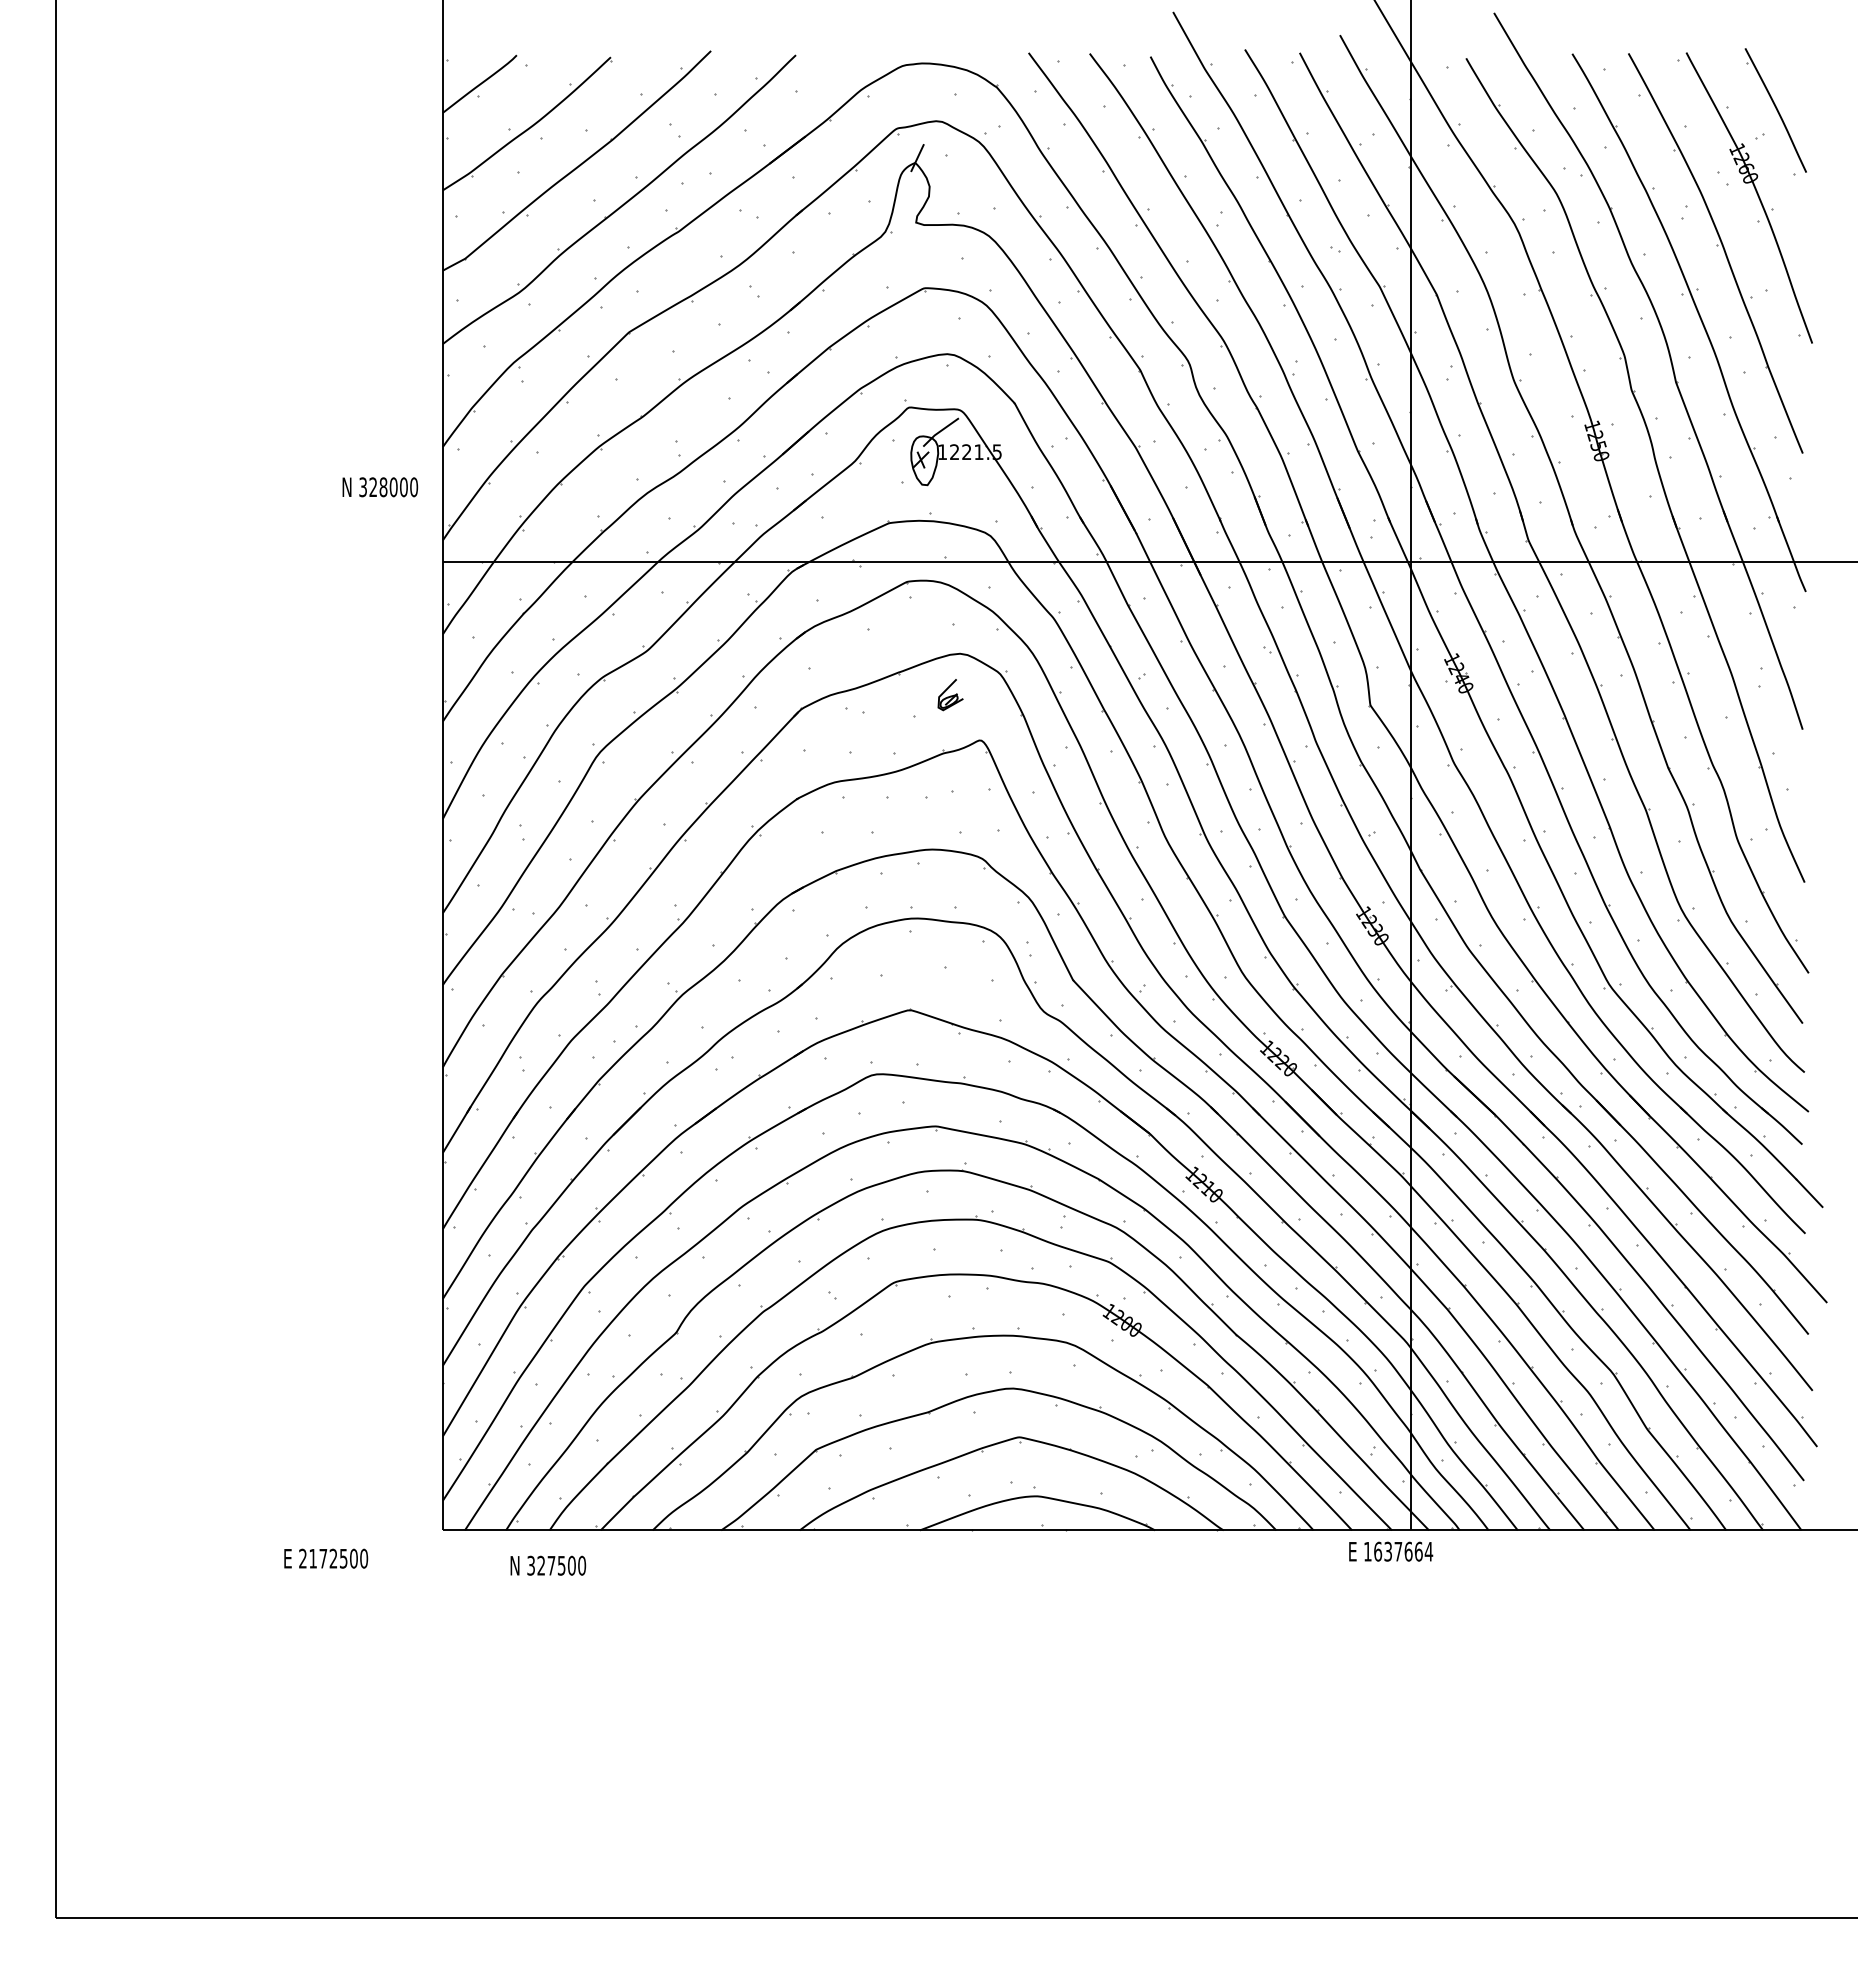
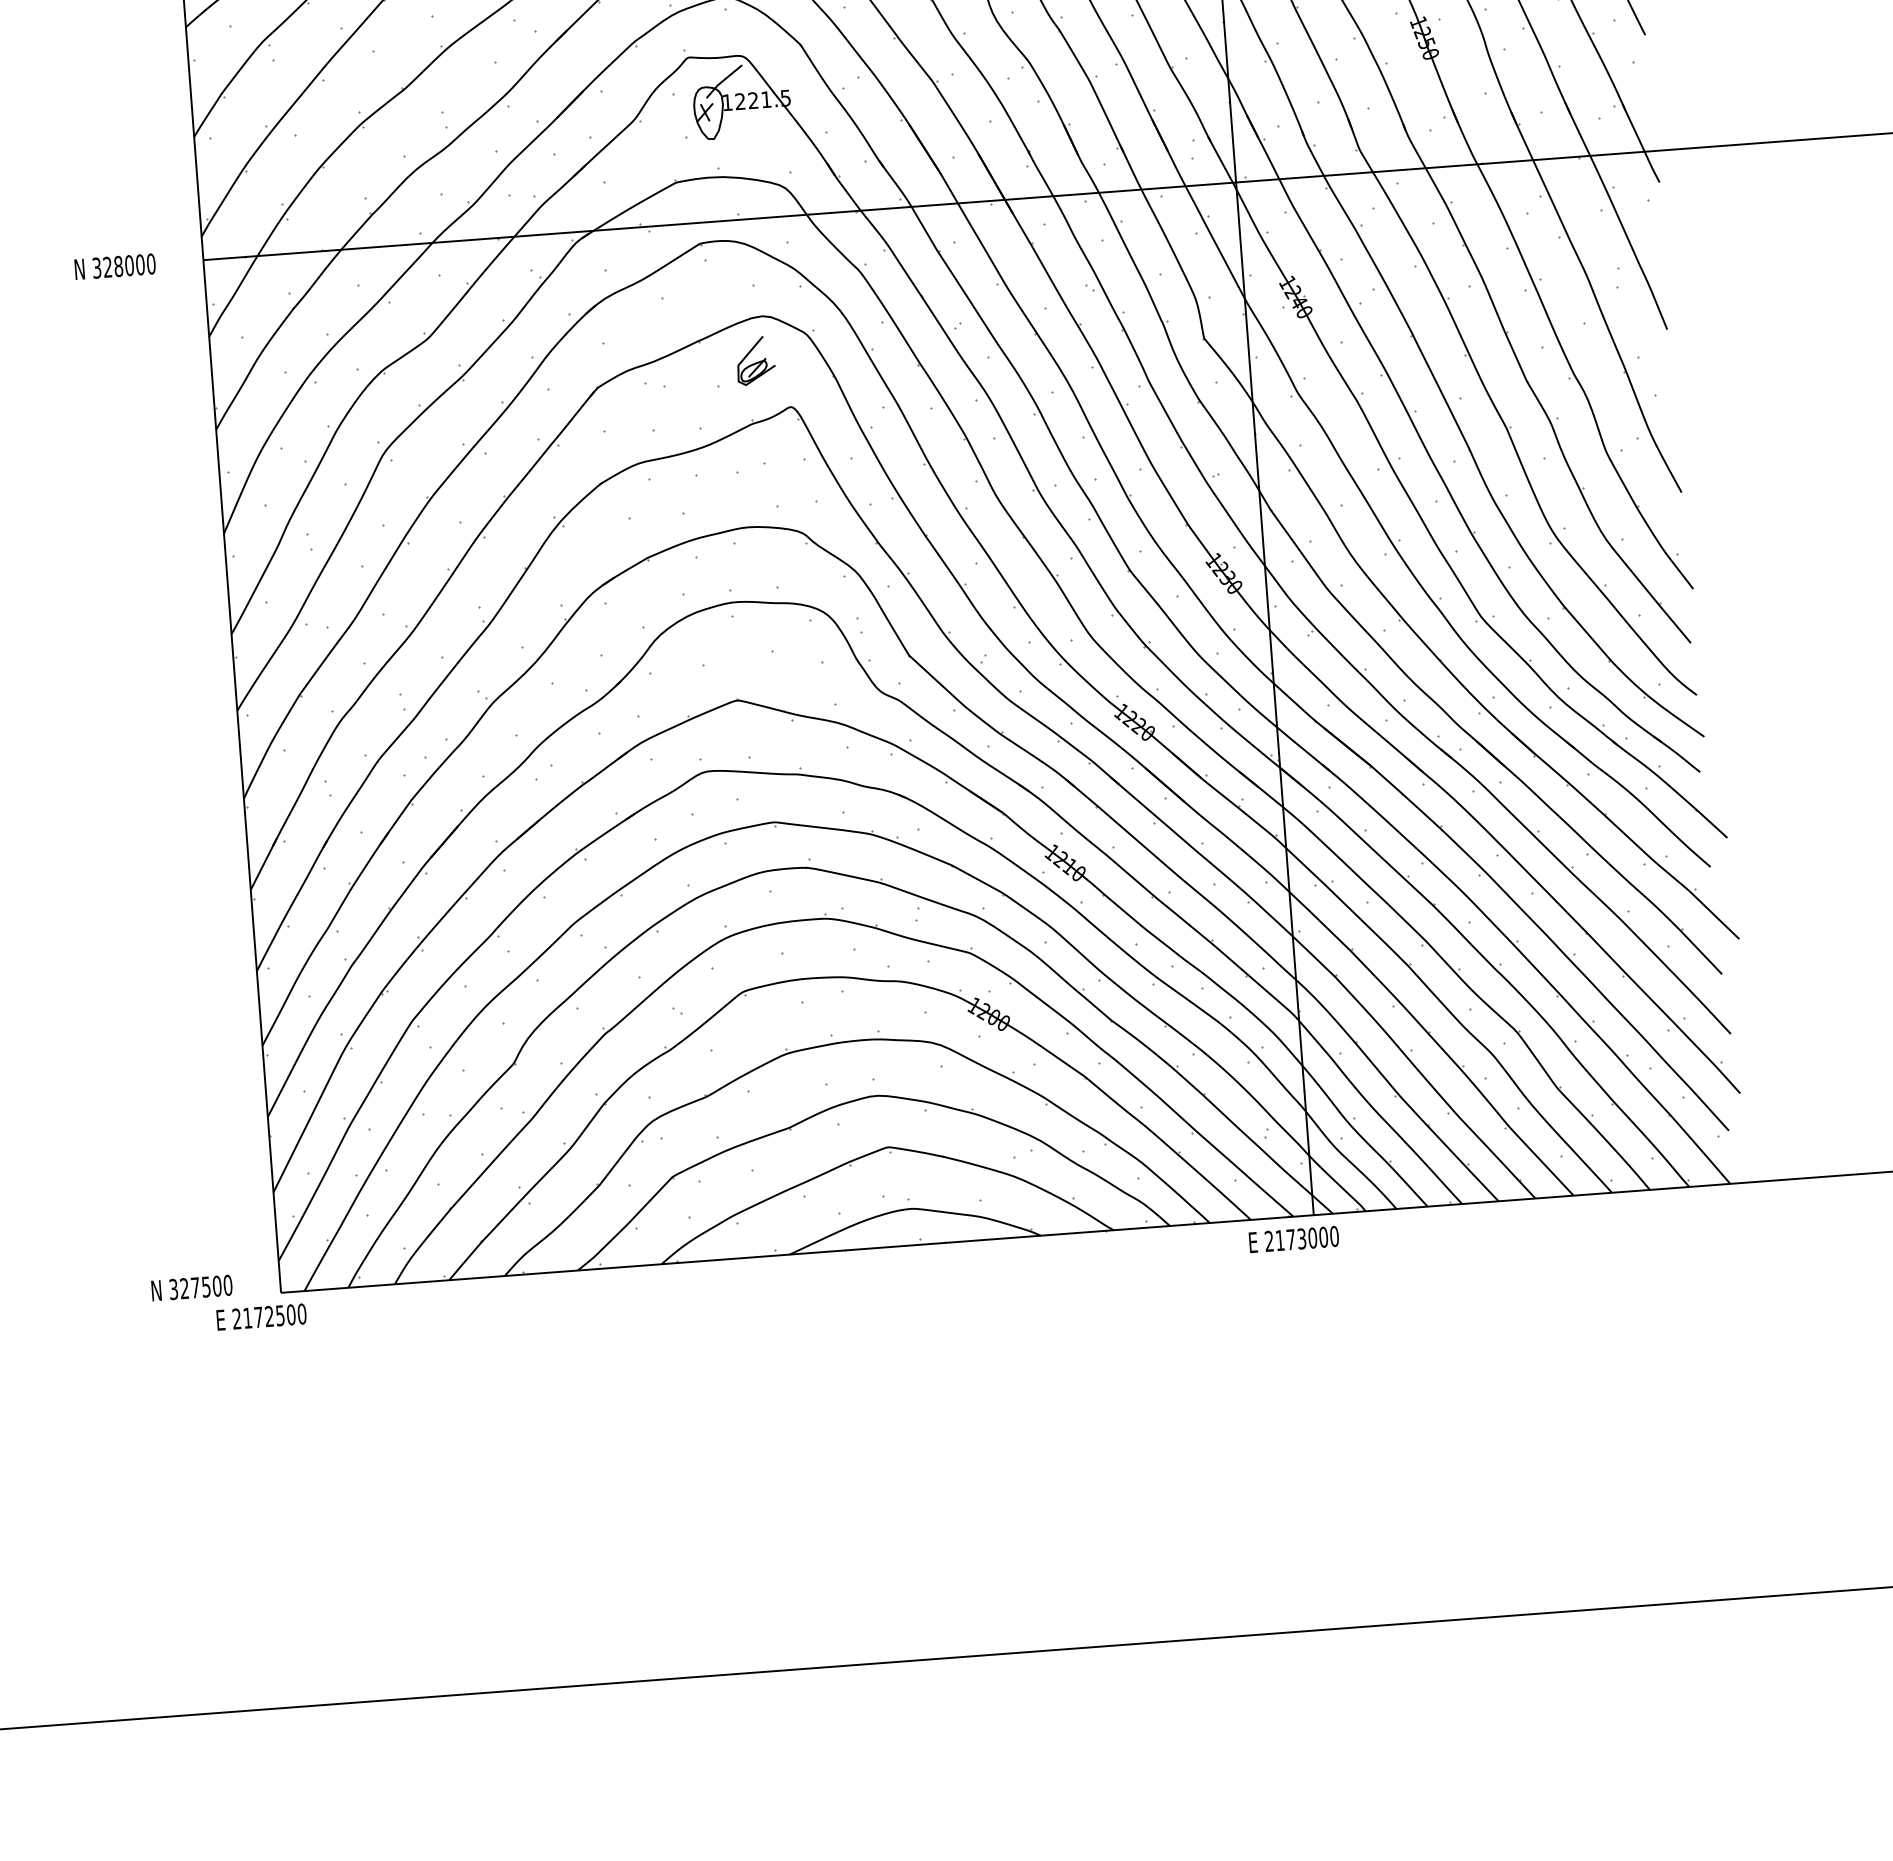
text: (380, 487) -> (115, 266), moved
part: (950, 694) -> (755, 360), size x1.43
text: (1398, 1551) -> (1302, 1238), 1637664 -> 2173000
text: (326, 1558) -> (261, 1316), moved
text: (548, 1565) -> (192, 1287), moved

